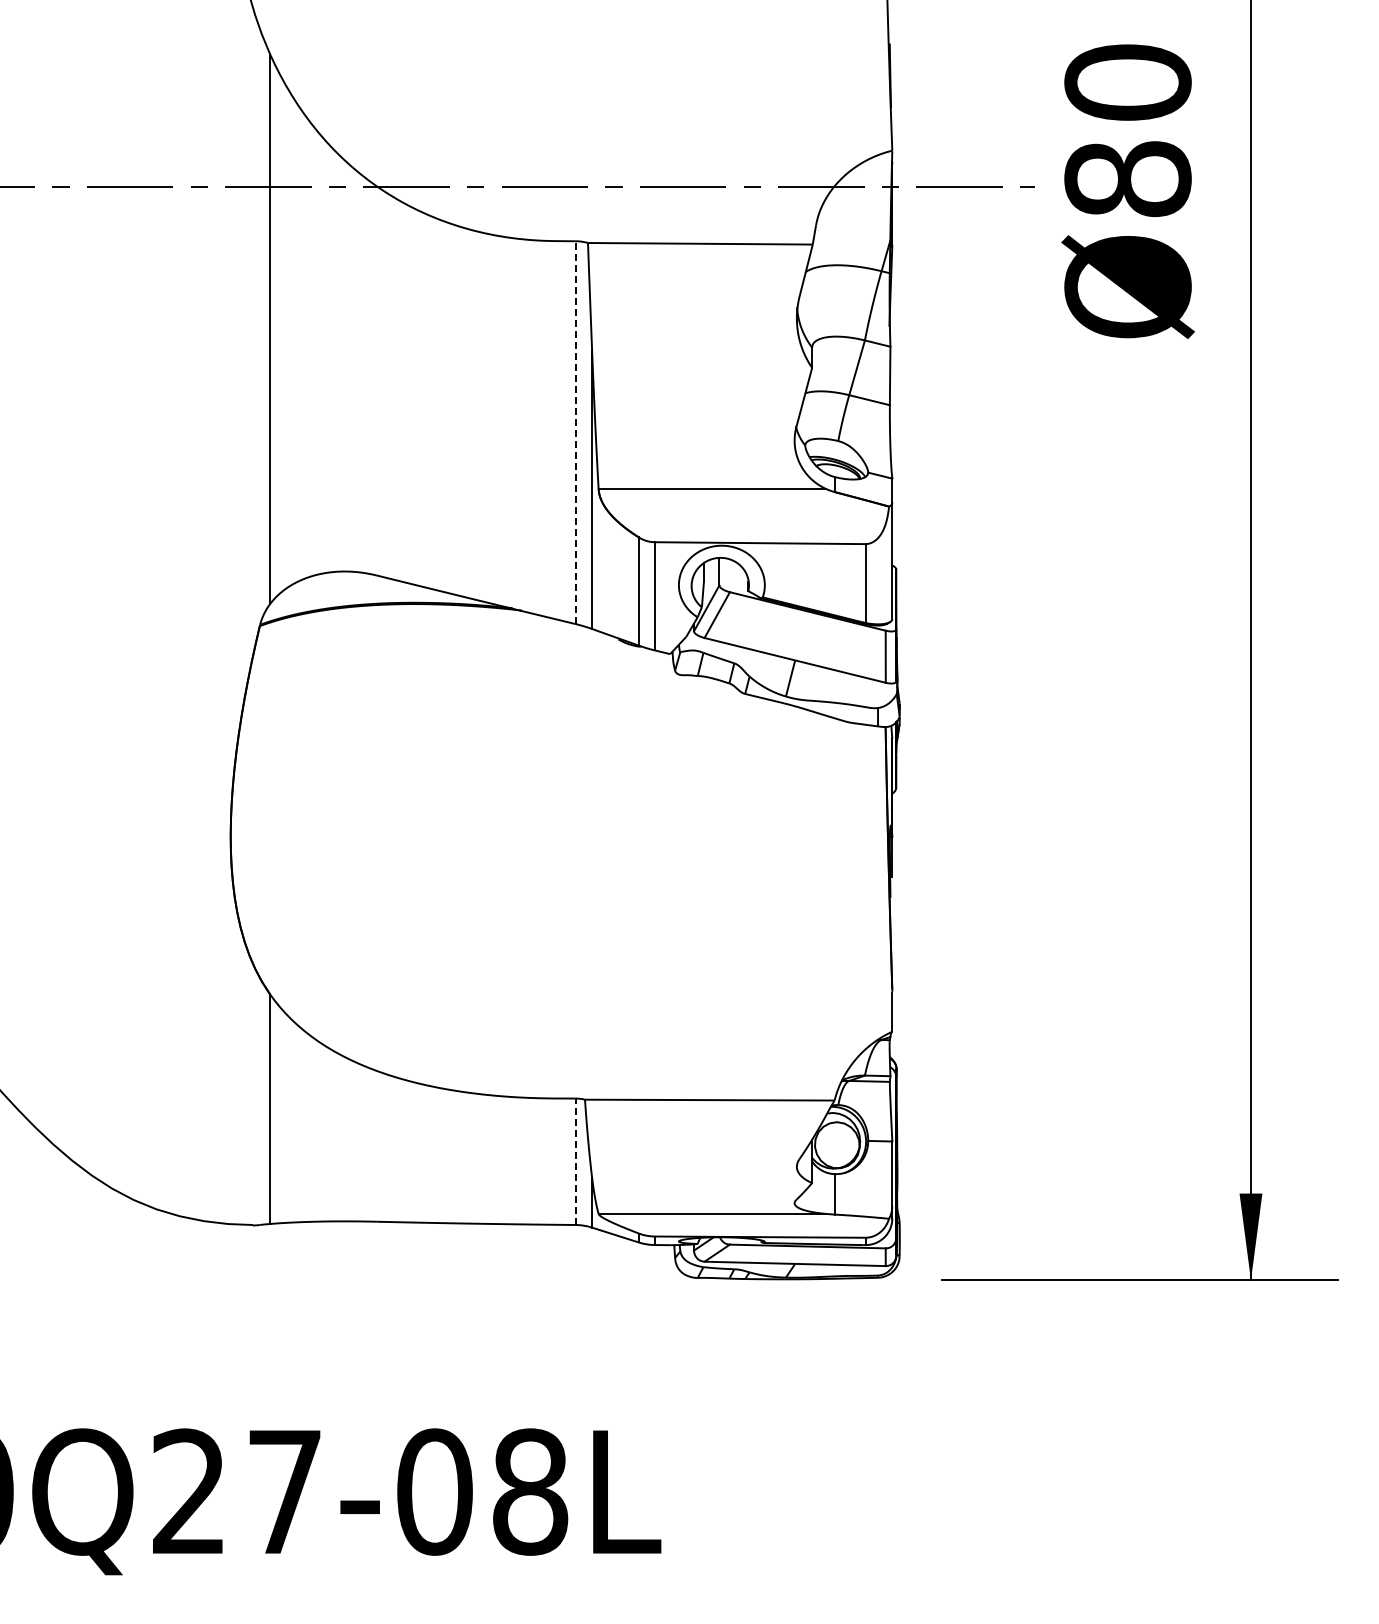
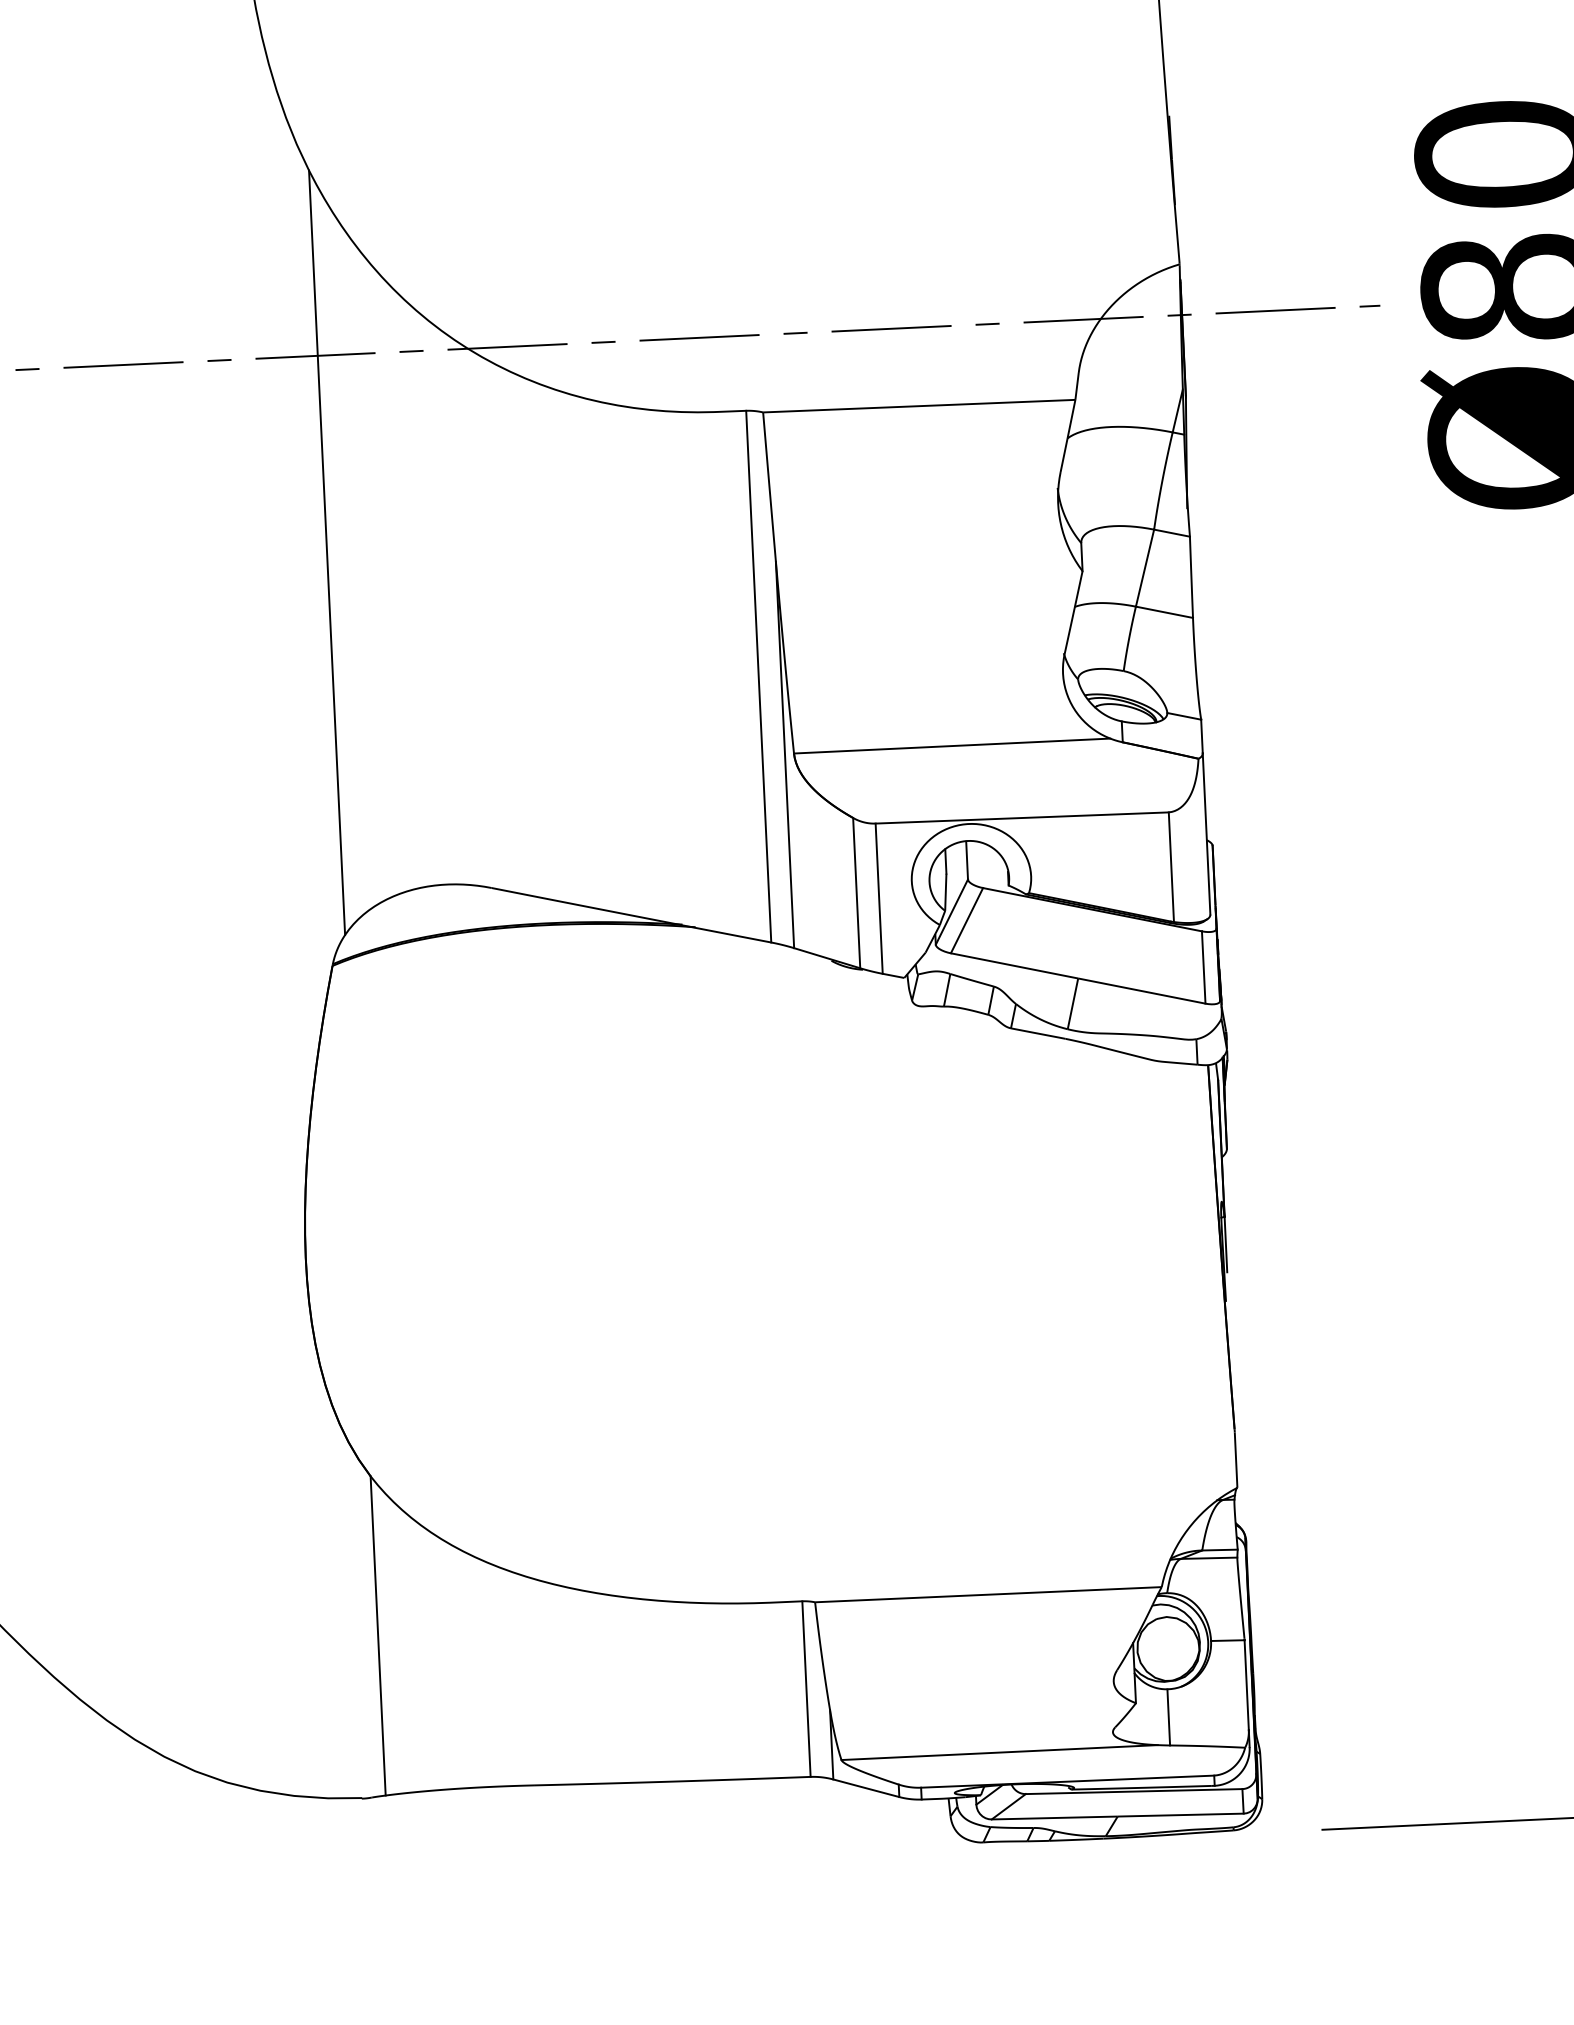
line: (575, 432) -> (758, 676), dashed -> solid
line: (575, 1161) -> (805, 1688), dashed -> solid

